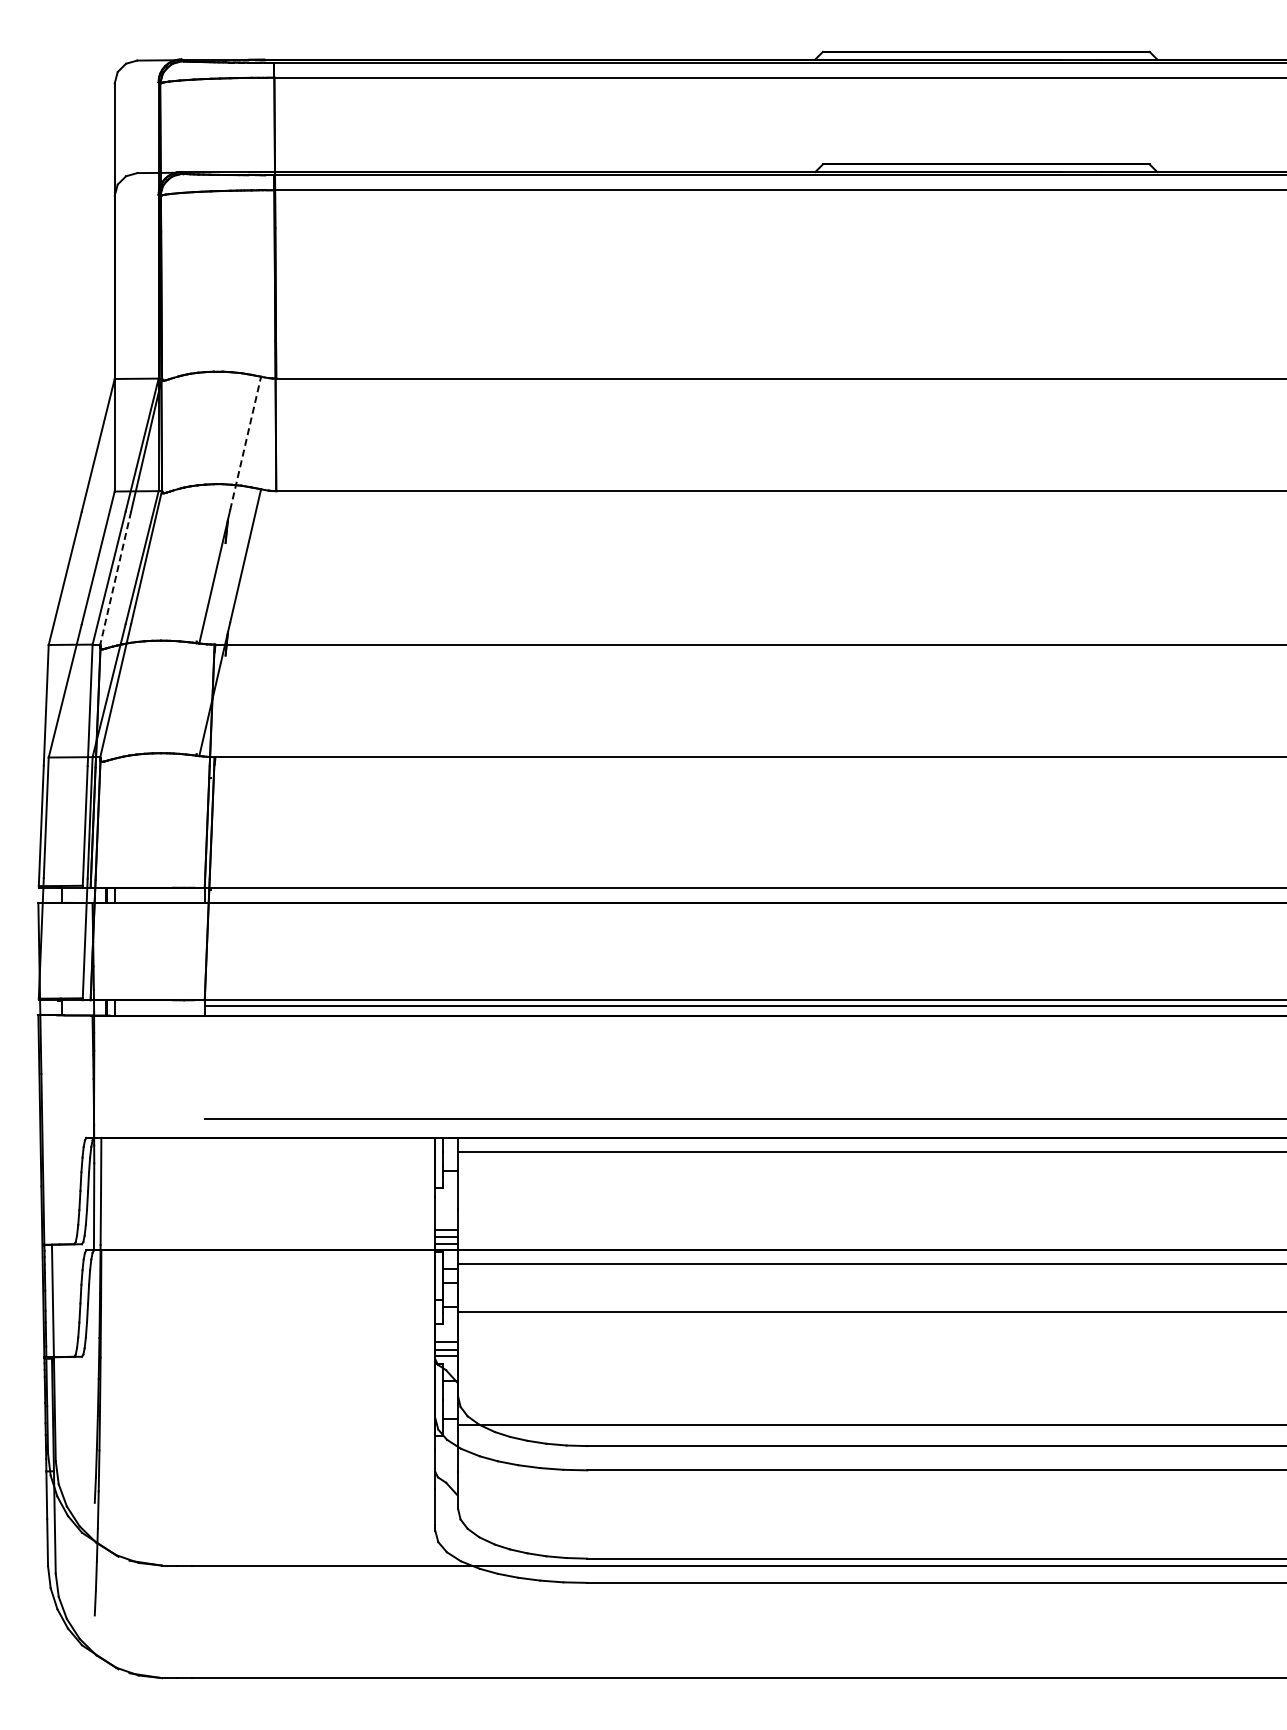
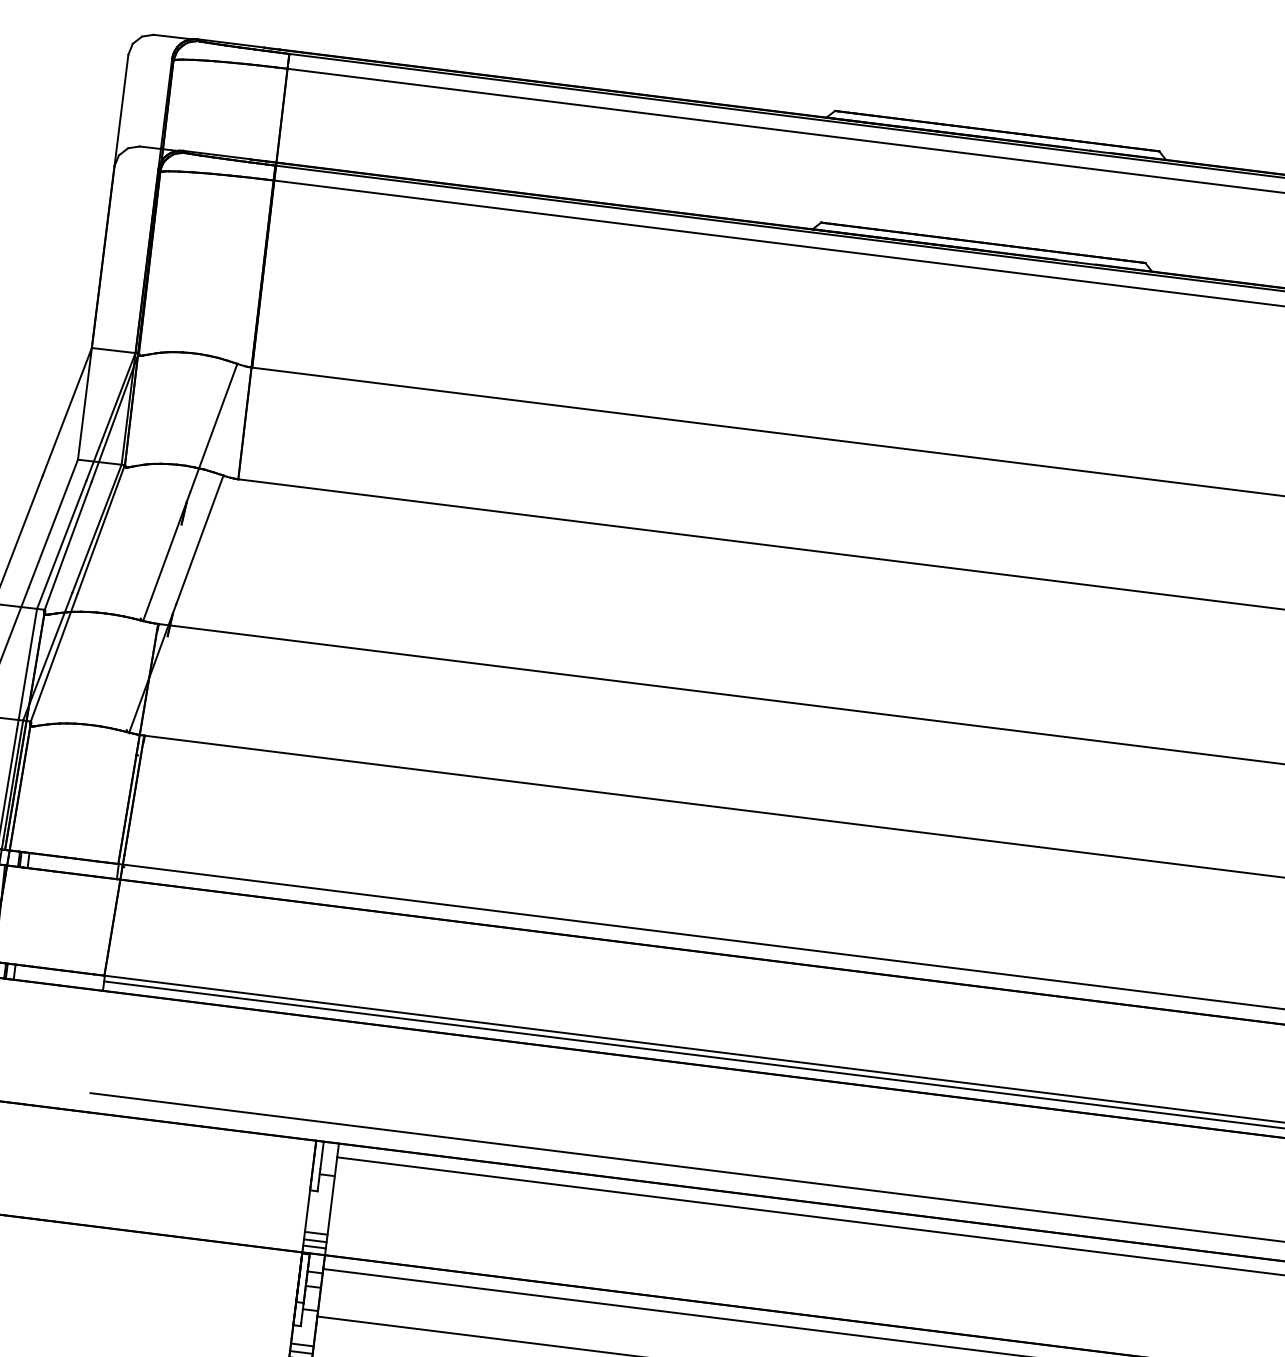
line: (245, 442) -> (213, 427), dashed -> solid
line: (115, 578) -> (67, 546), dashed -> solid

